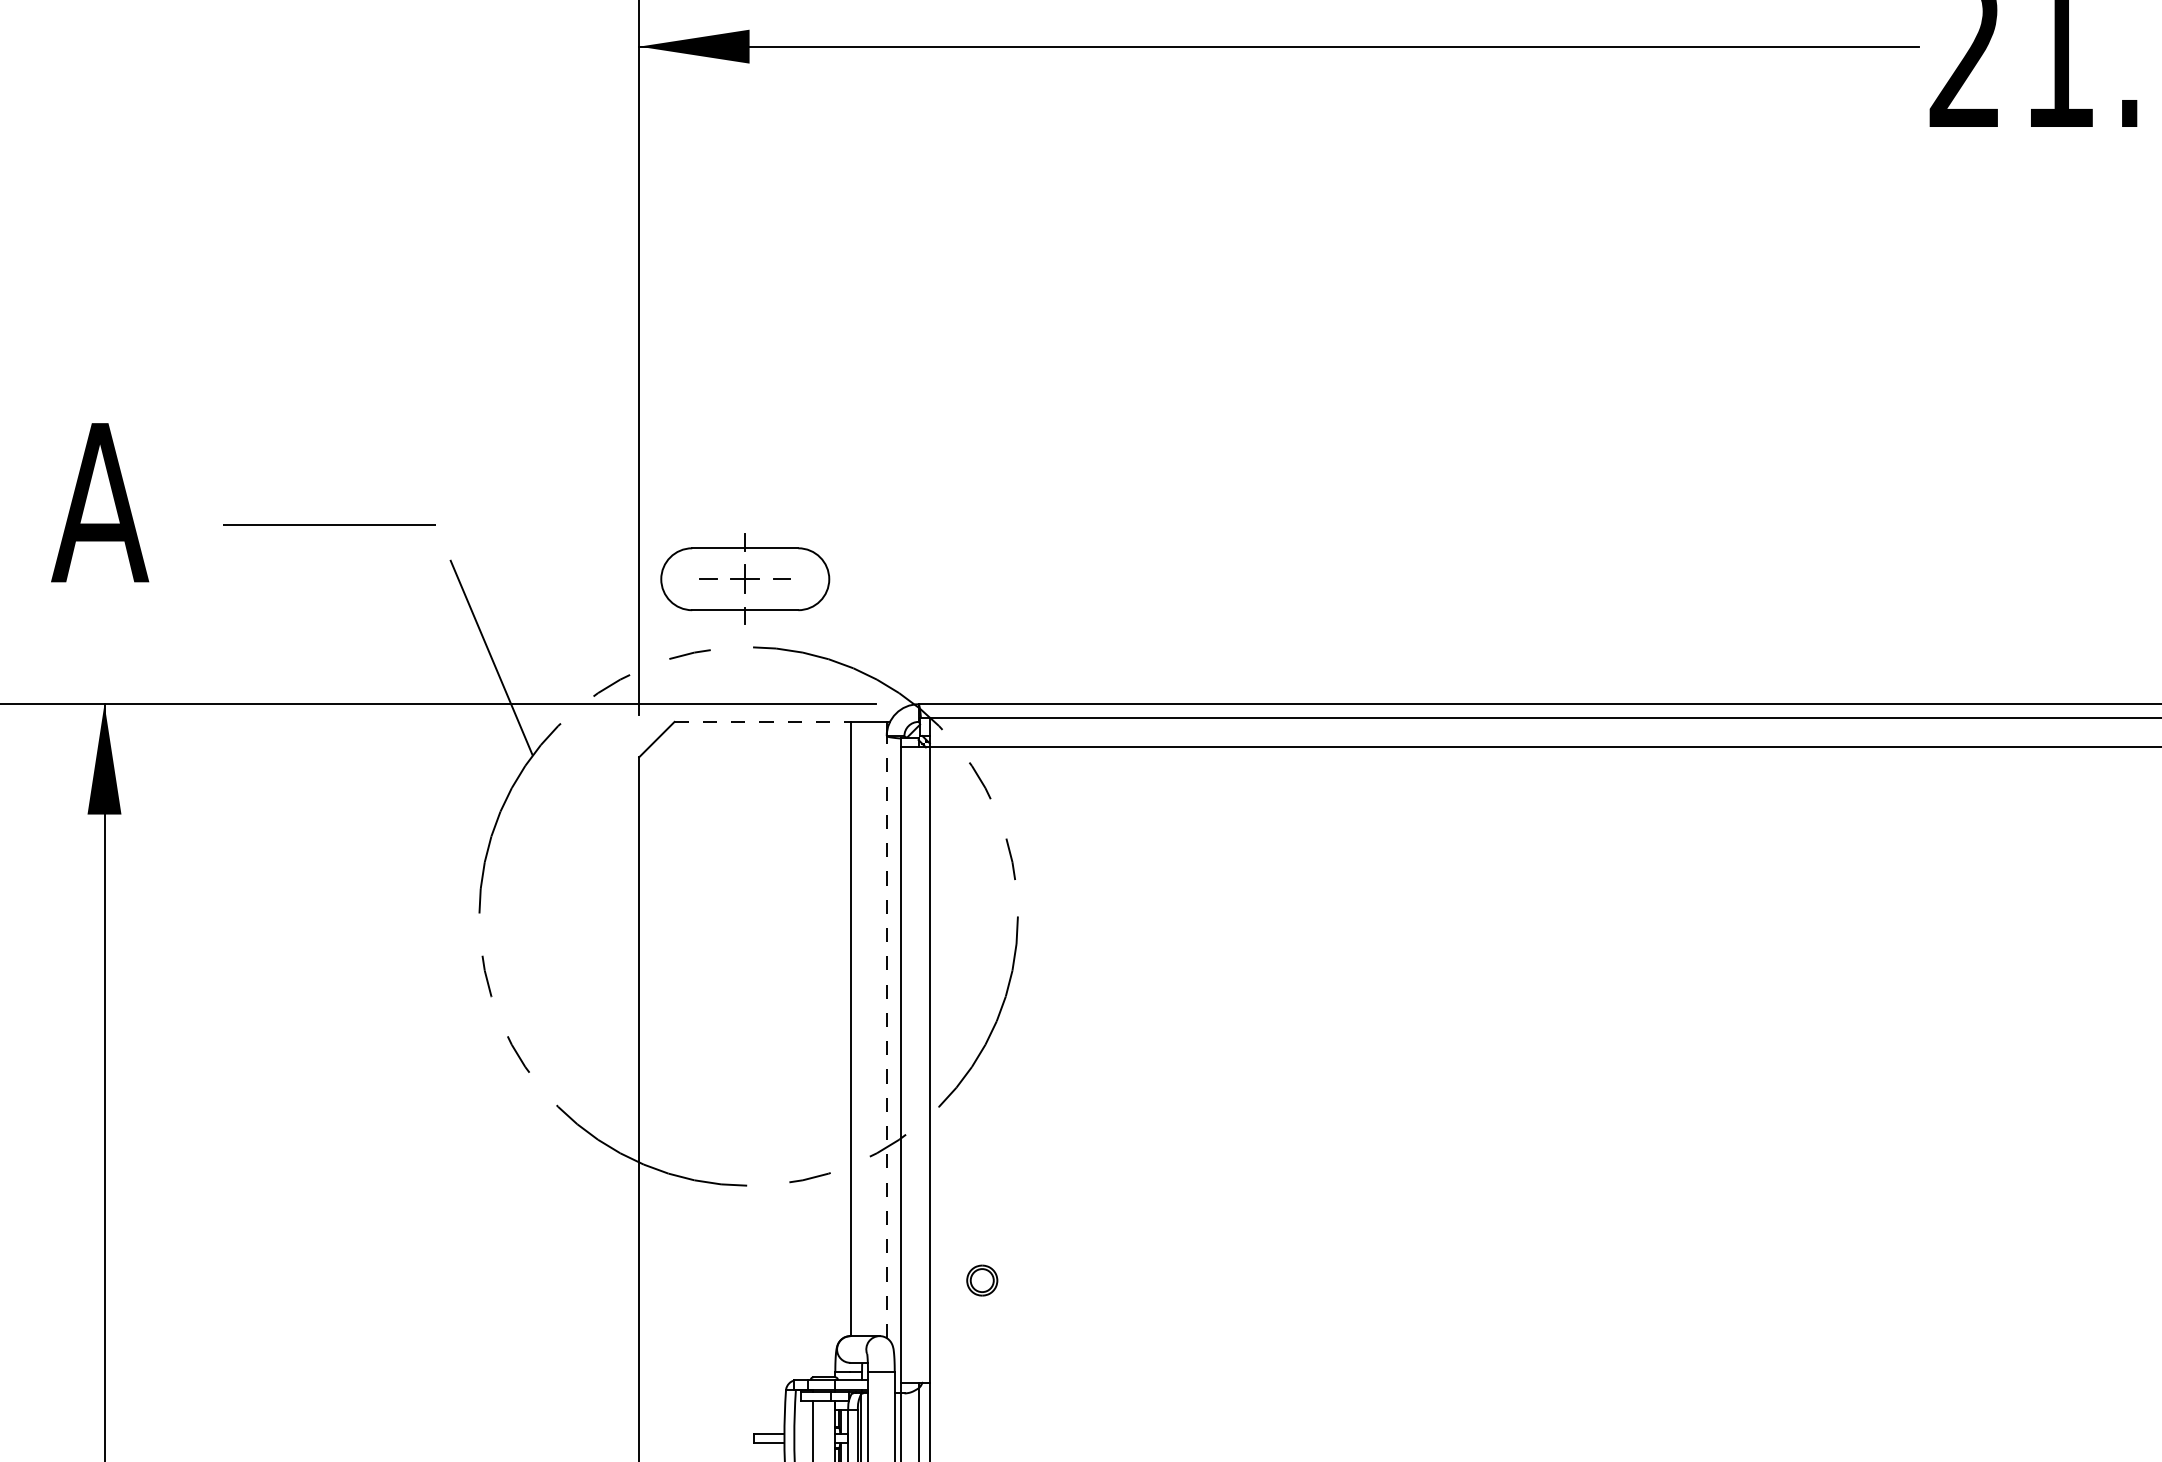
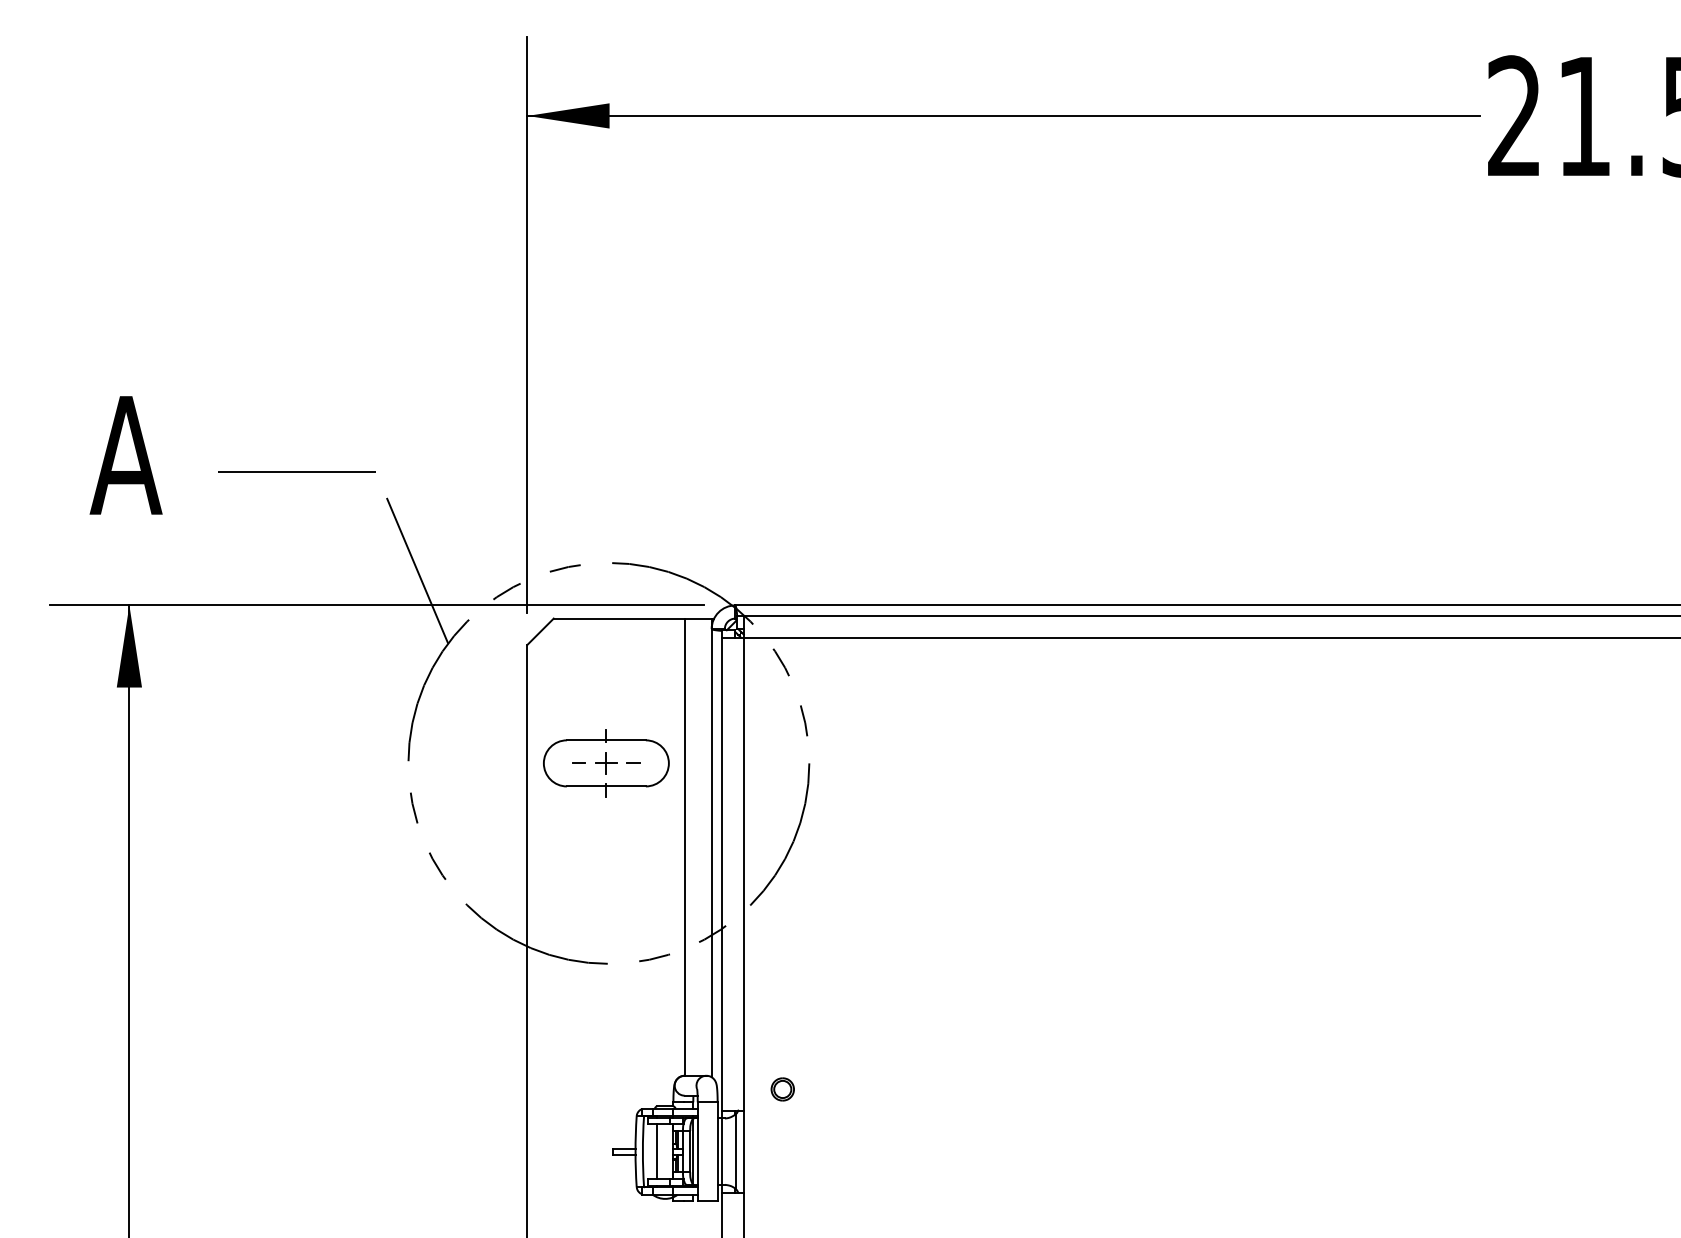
part: (745, 579) -> (606, 763), moved
line: (762, 721) -> (619, 618), dashed -> solid
line: (886, 1036) -> (711, 852), dashed -> solid
part: (981, 1280) -> (782, 1089), moved

